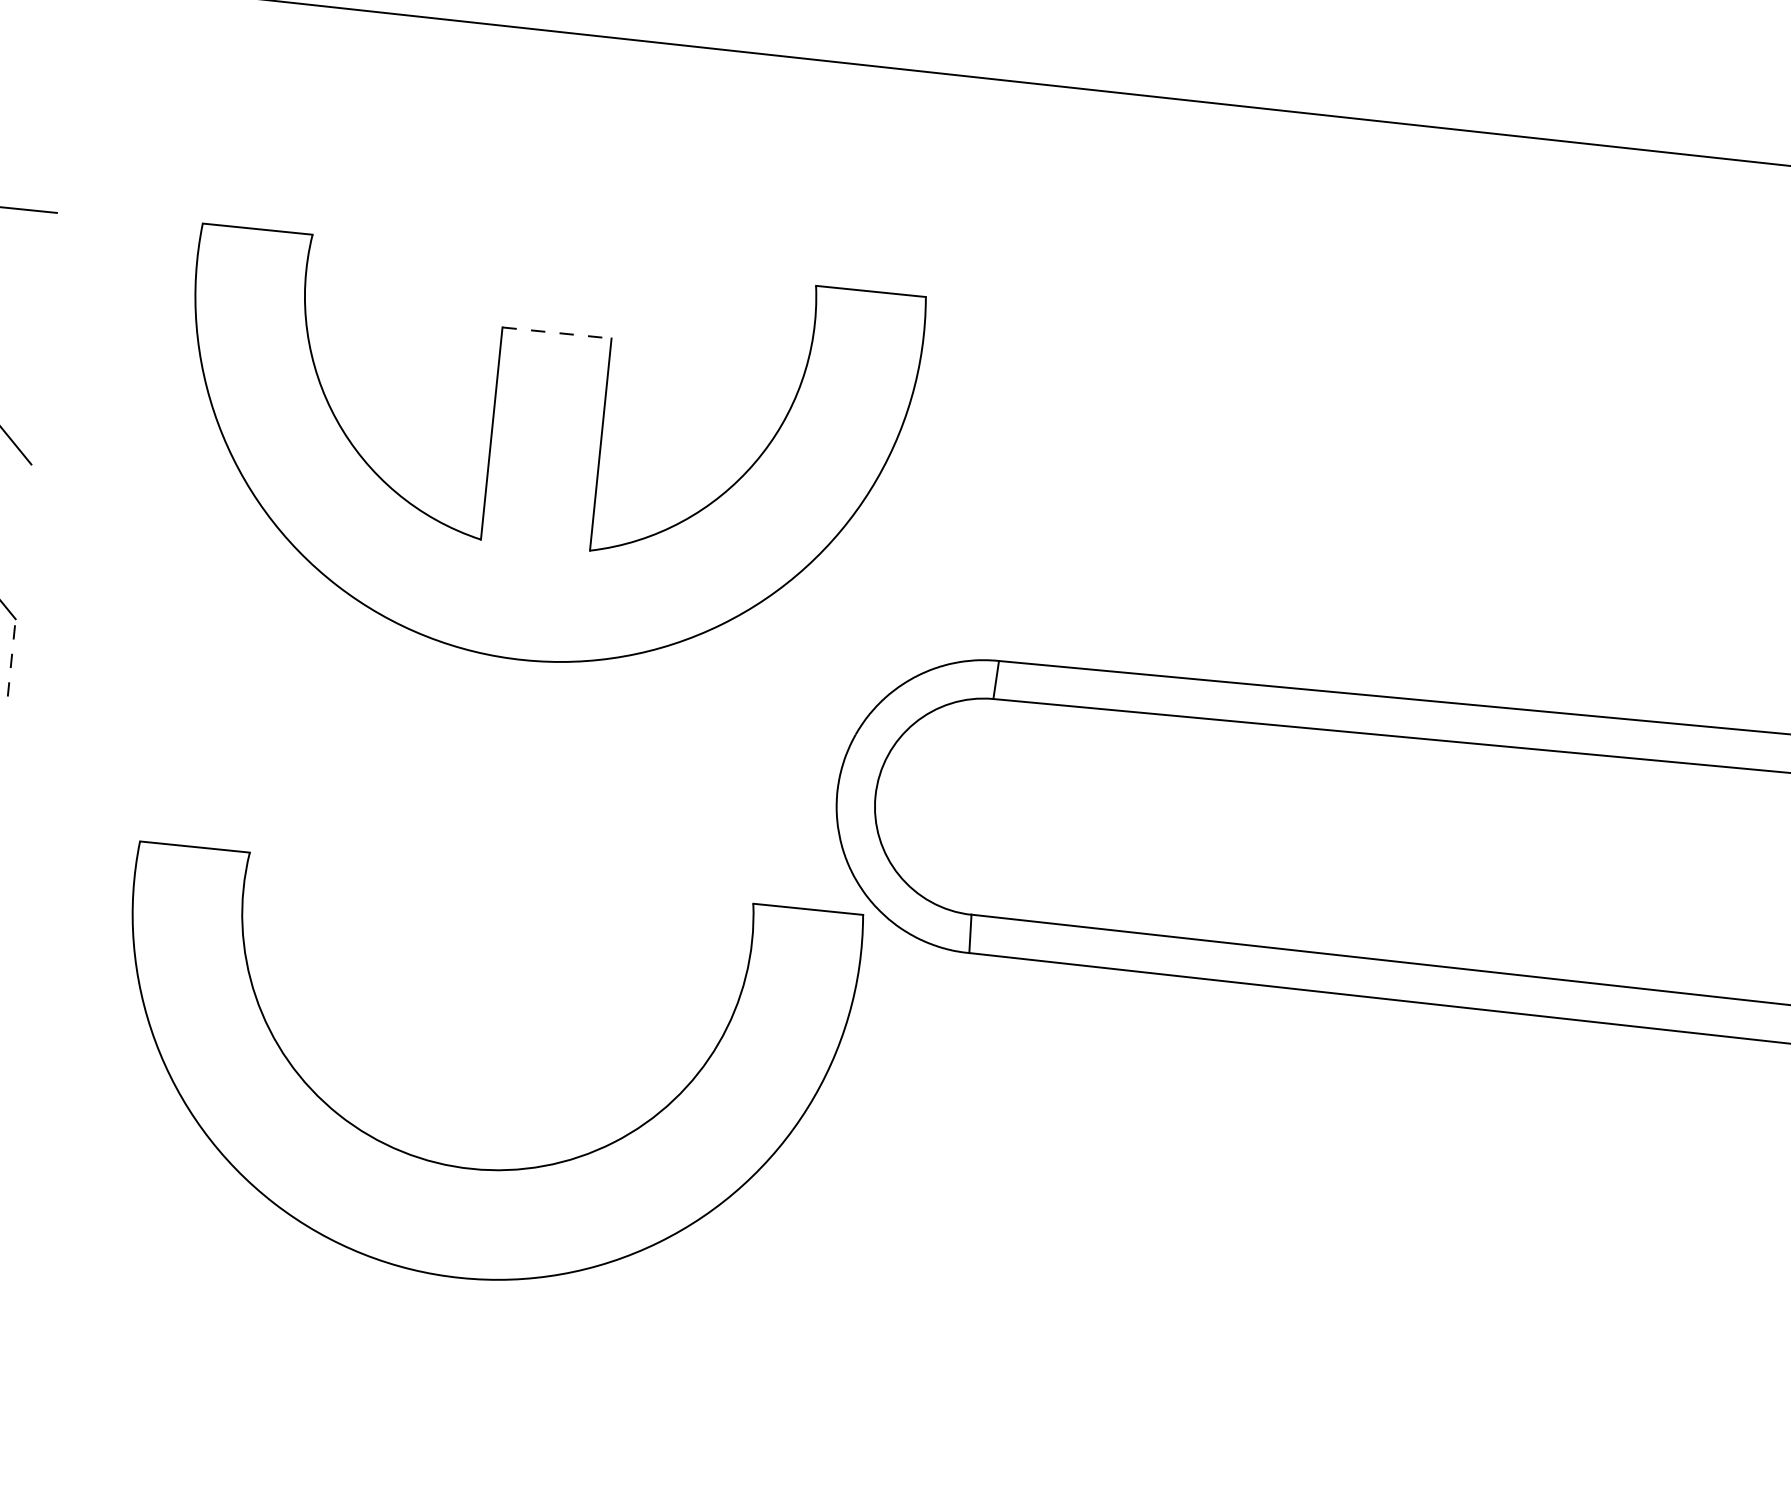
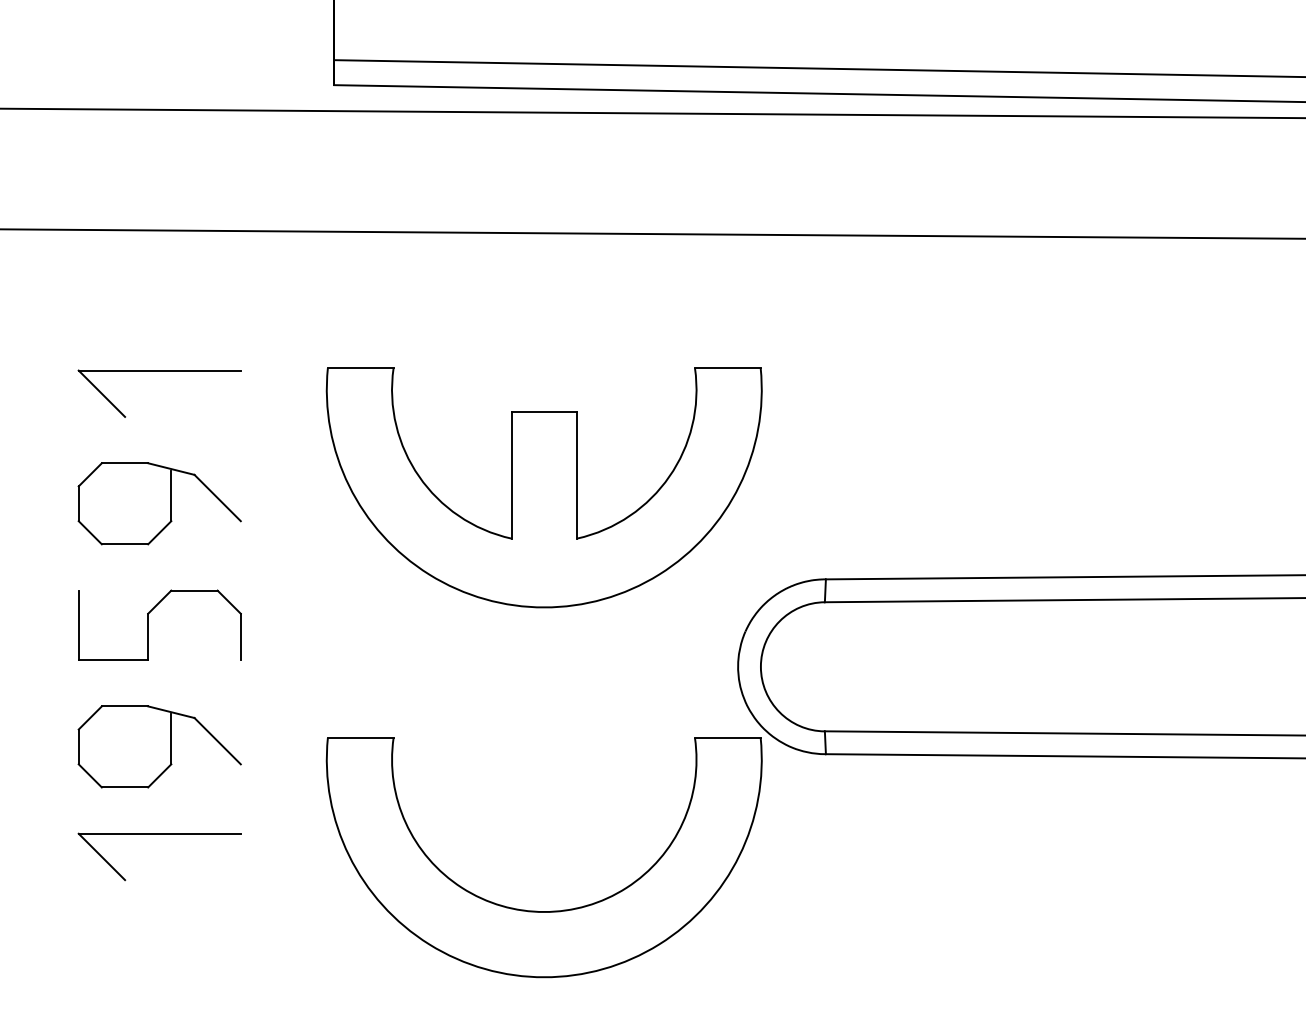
line: (557, 332) -> (544, 411), dashed -> solid
line: (11, 657) -> (240, 636), dashed -> solid

